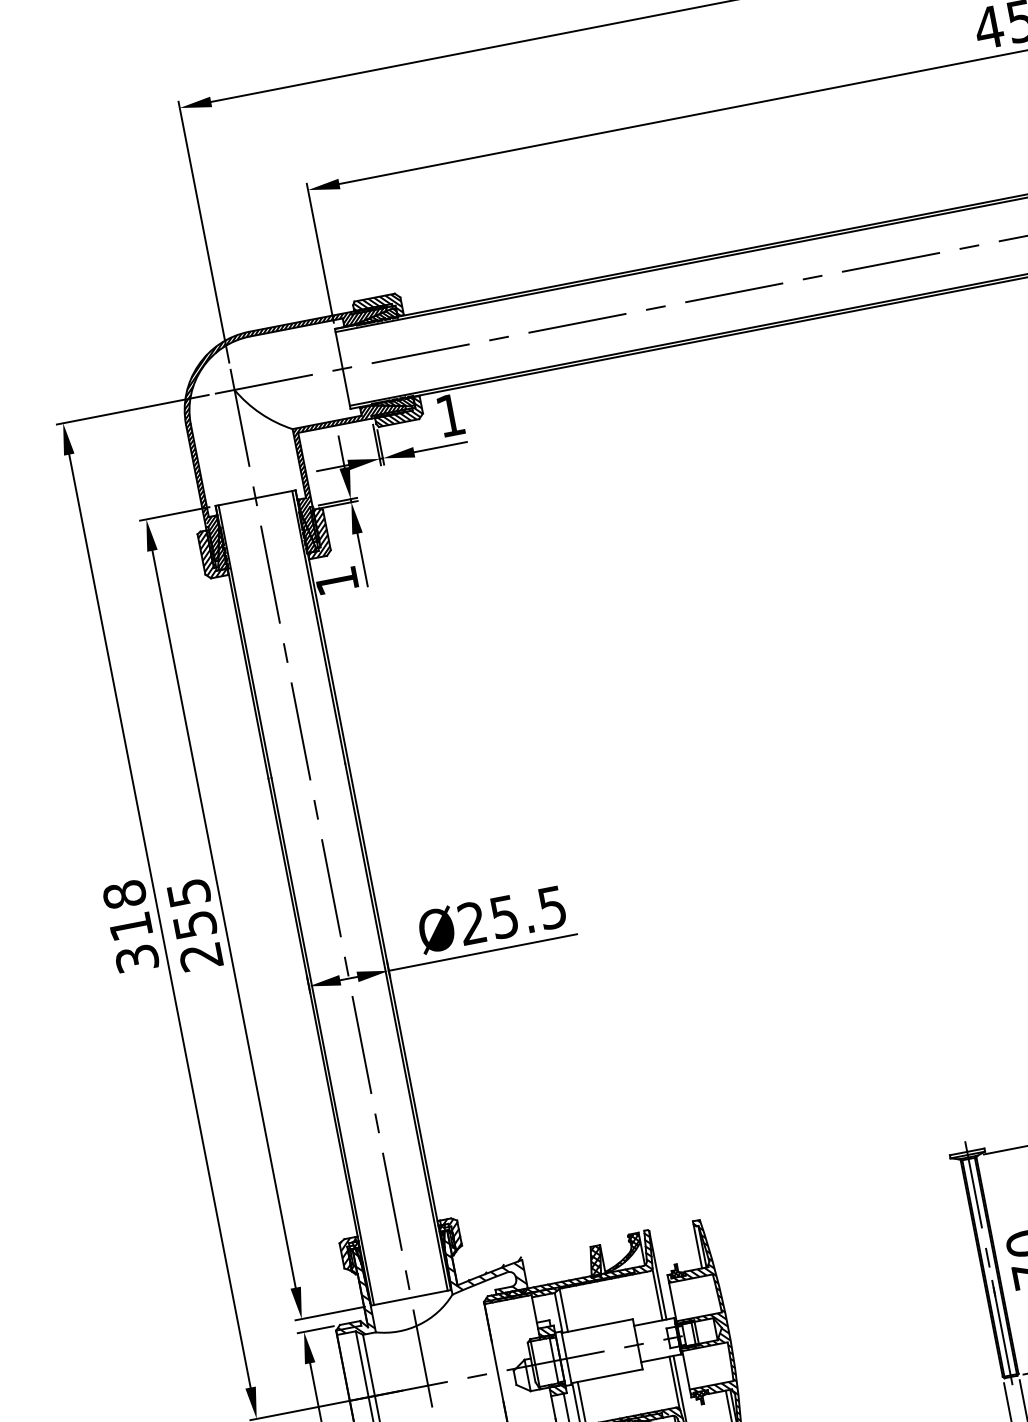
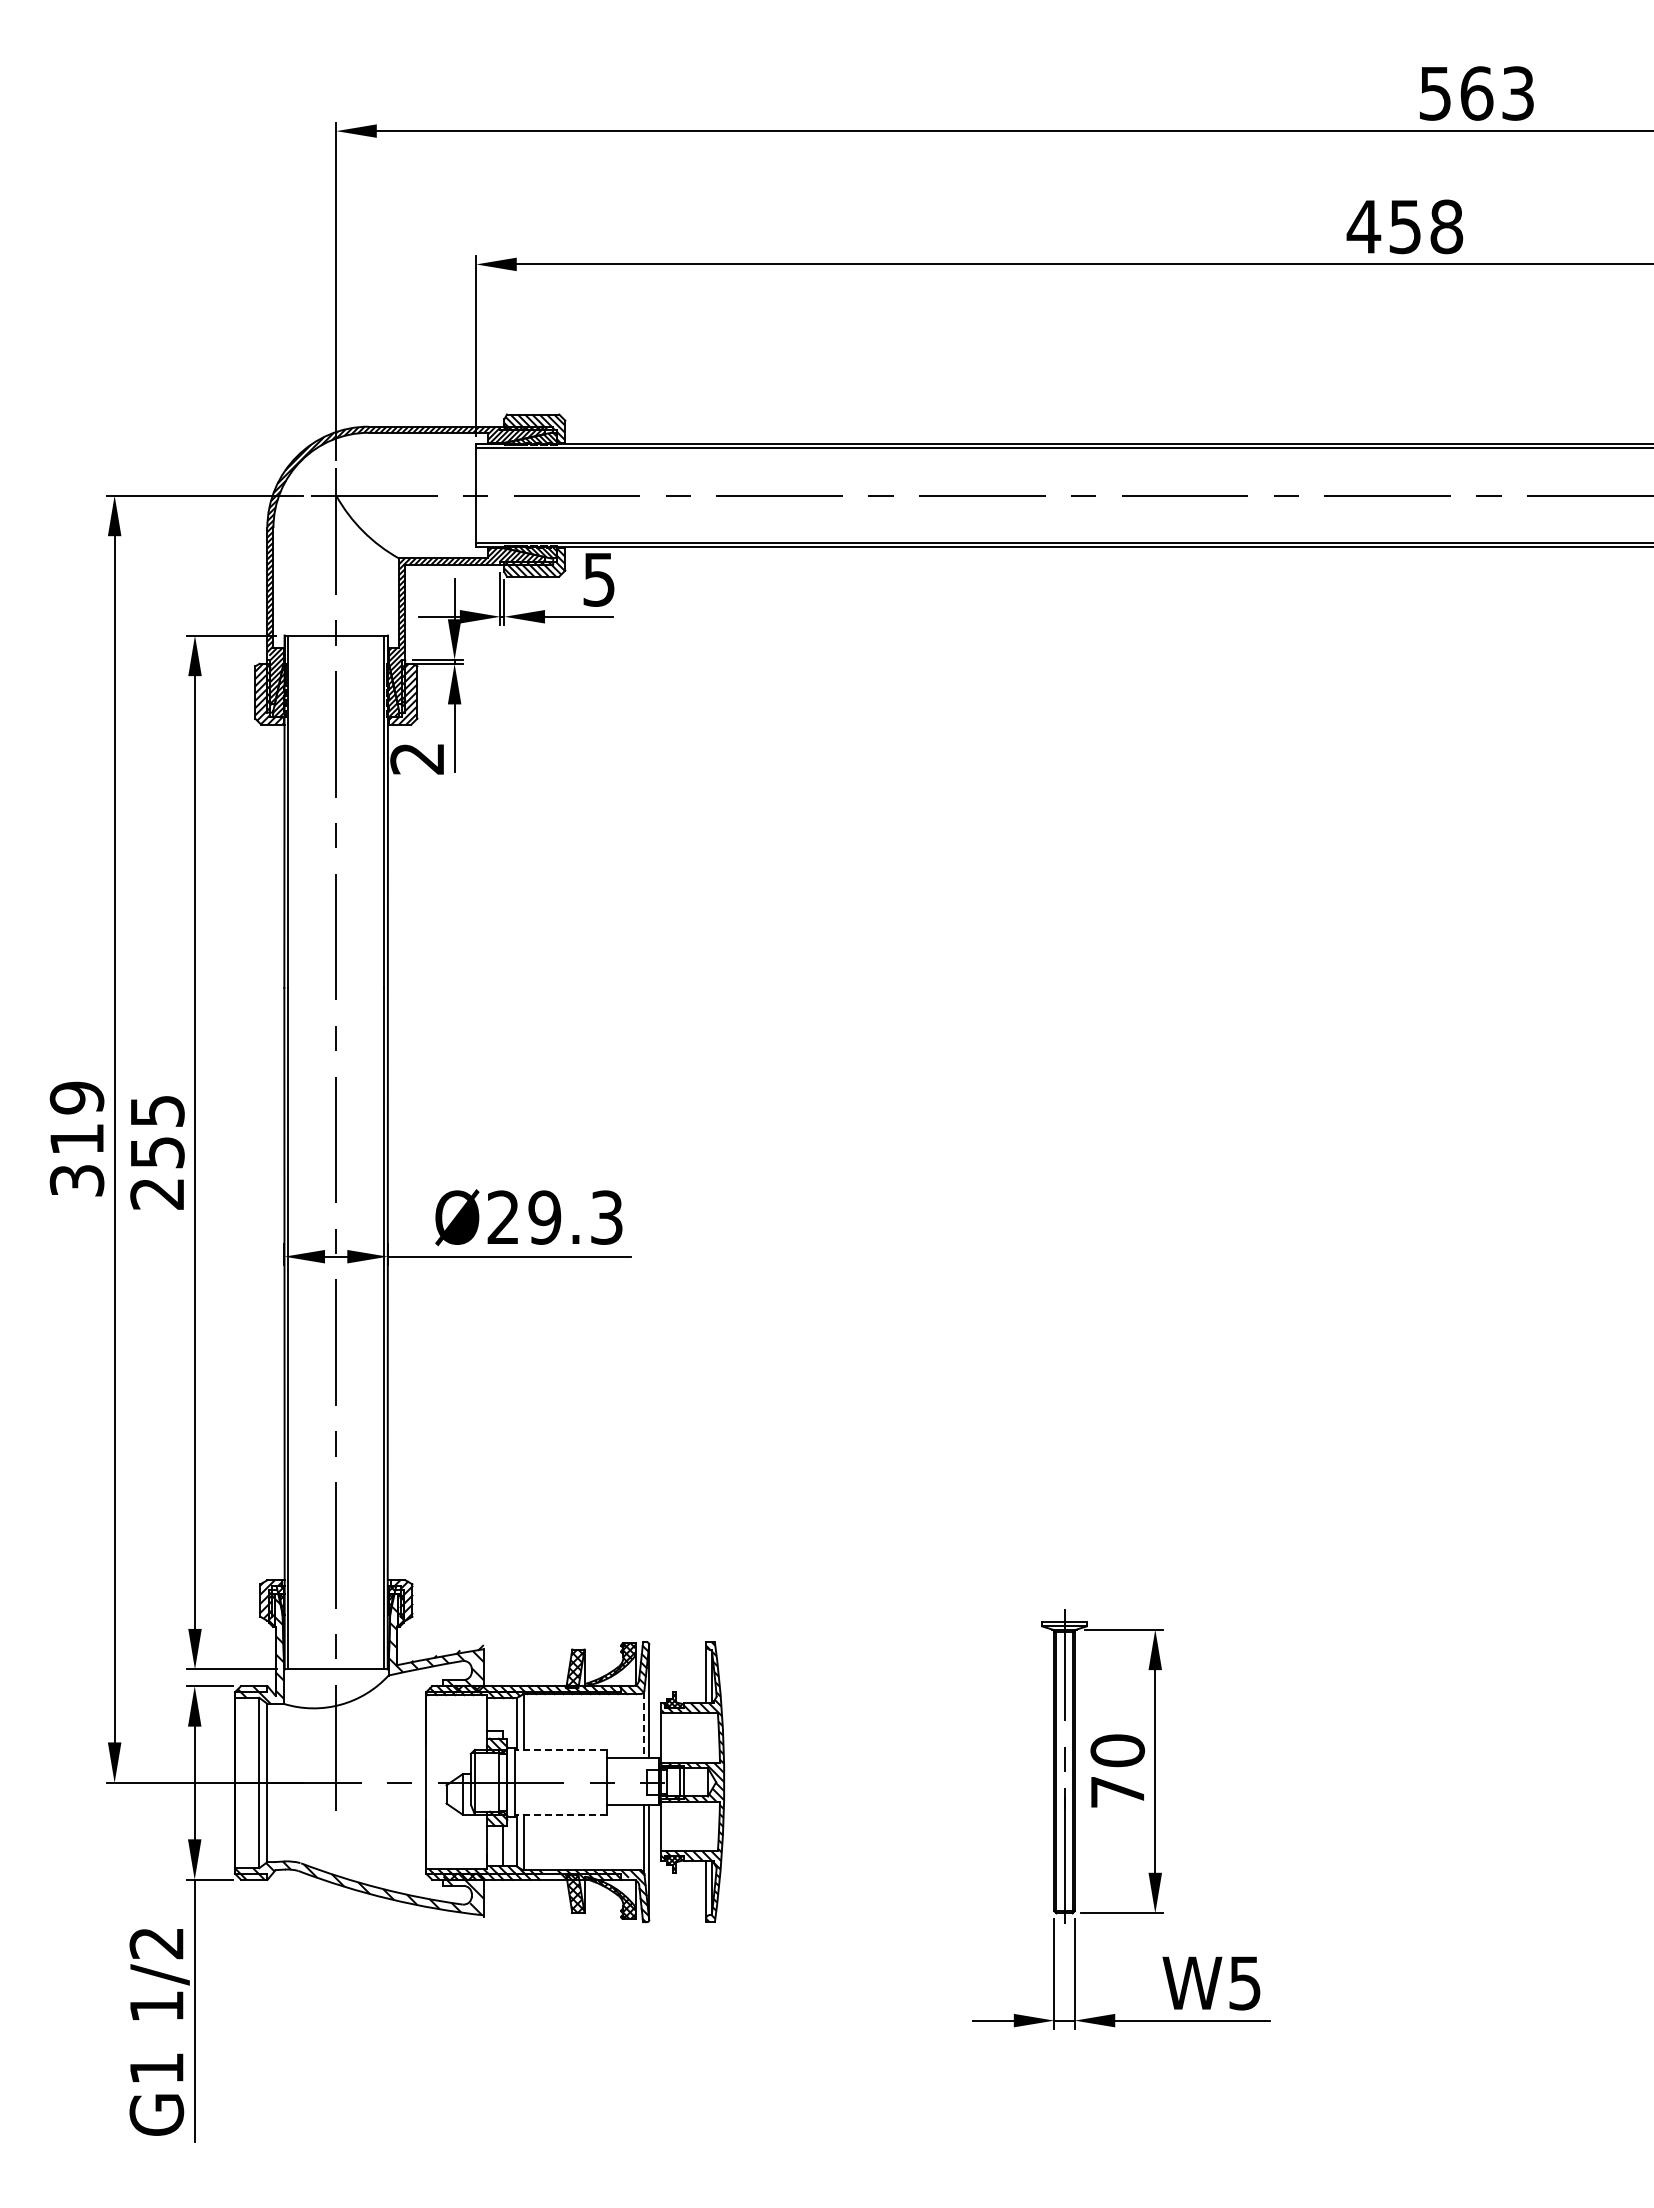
text: (450, 415) -> (598, 579), 1 -> 5
text: (336, 581) -> (416, 759), 1 -> 2
text: (124, 894) -> (76, 1097), 318 -> 319
text: (528, 912) -> (575, 1217), Ø25.5 -> Ø29.3
line: (657, 1294) -> (644, 1725), solid -> dashed
line: (596, 1326) -> (560, 1749), solid -> dashed
line: (606, 1376) -> (560, 1814), solid -> dashed

